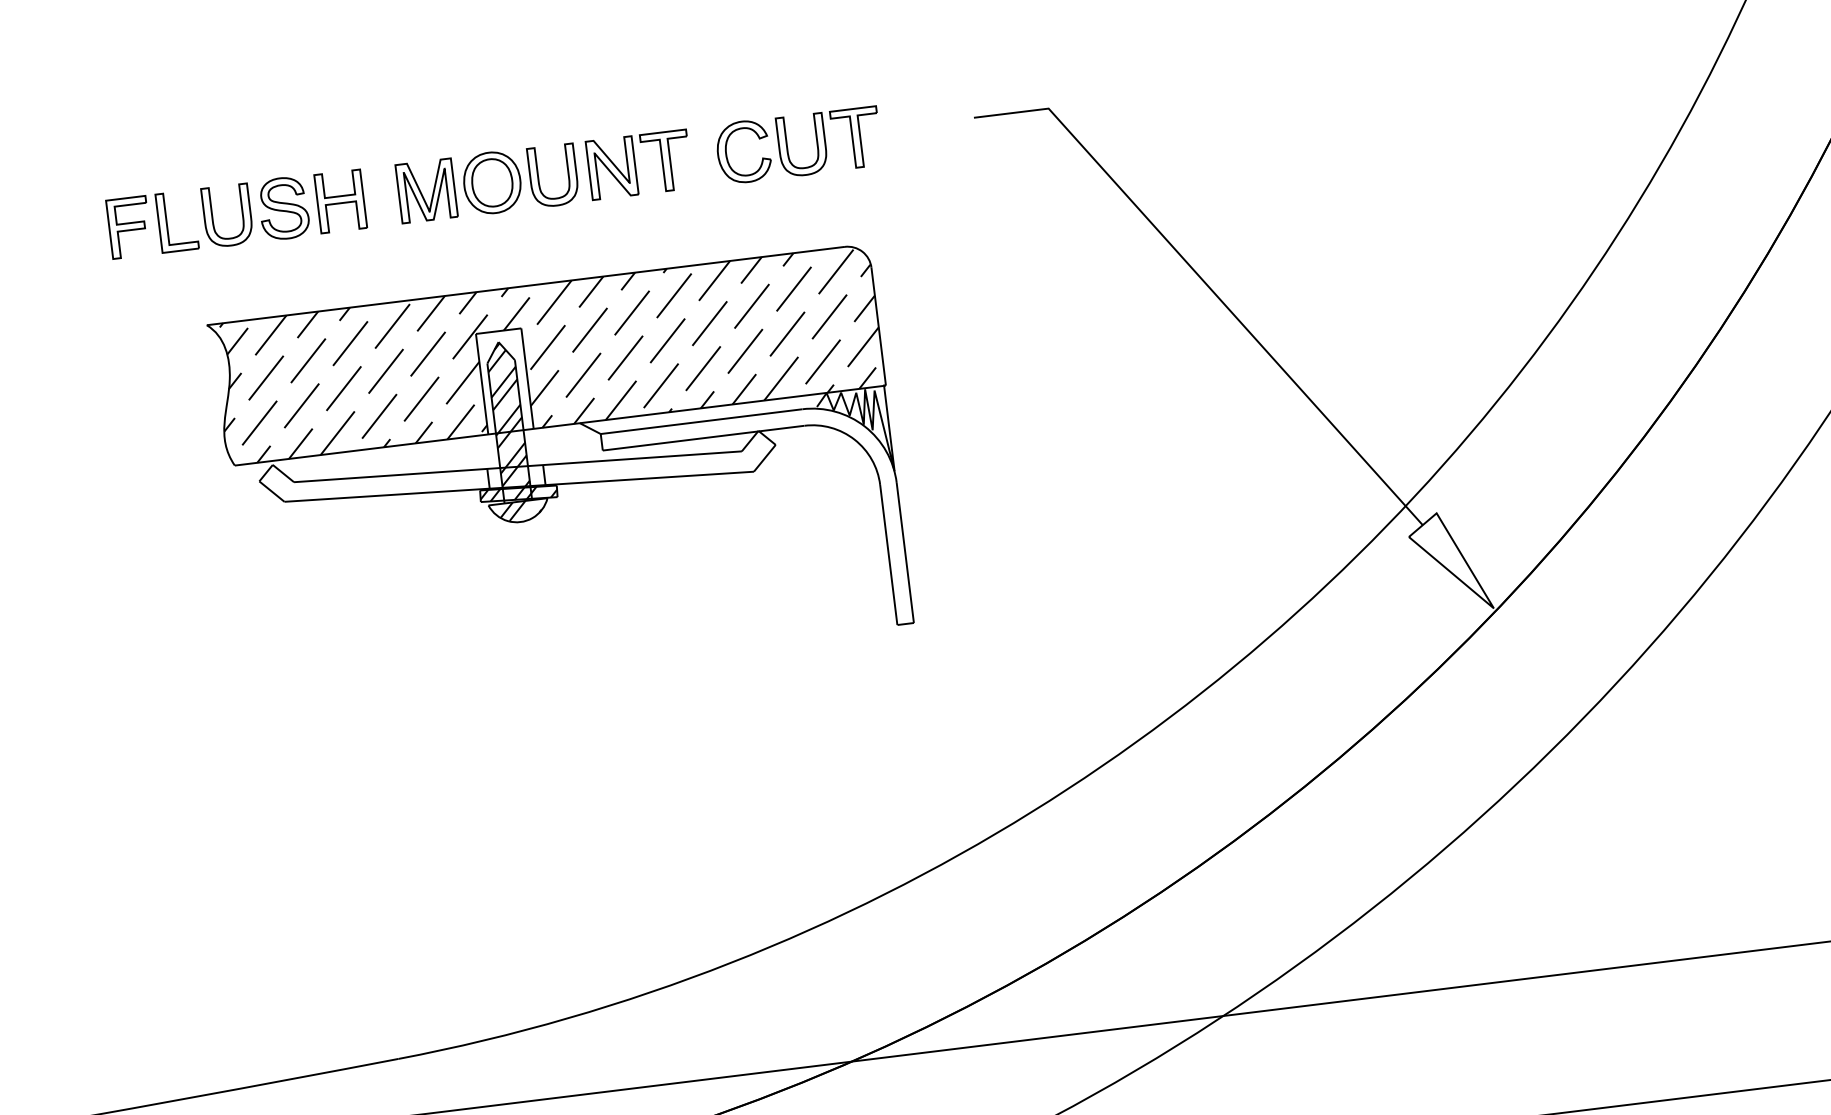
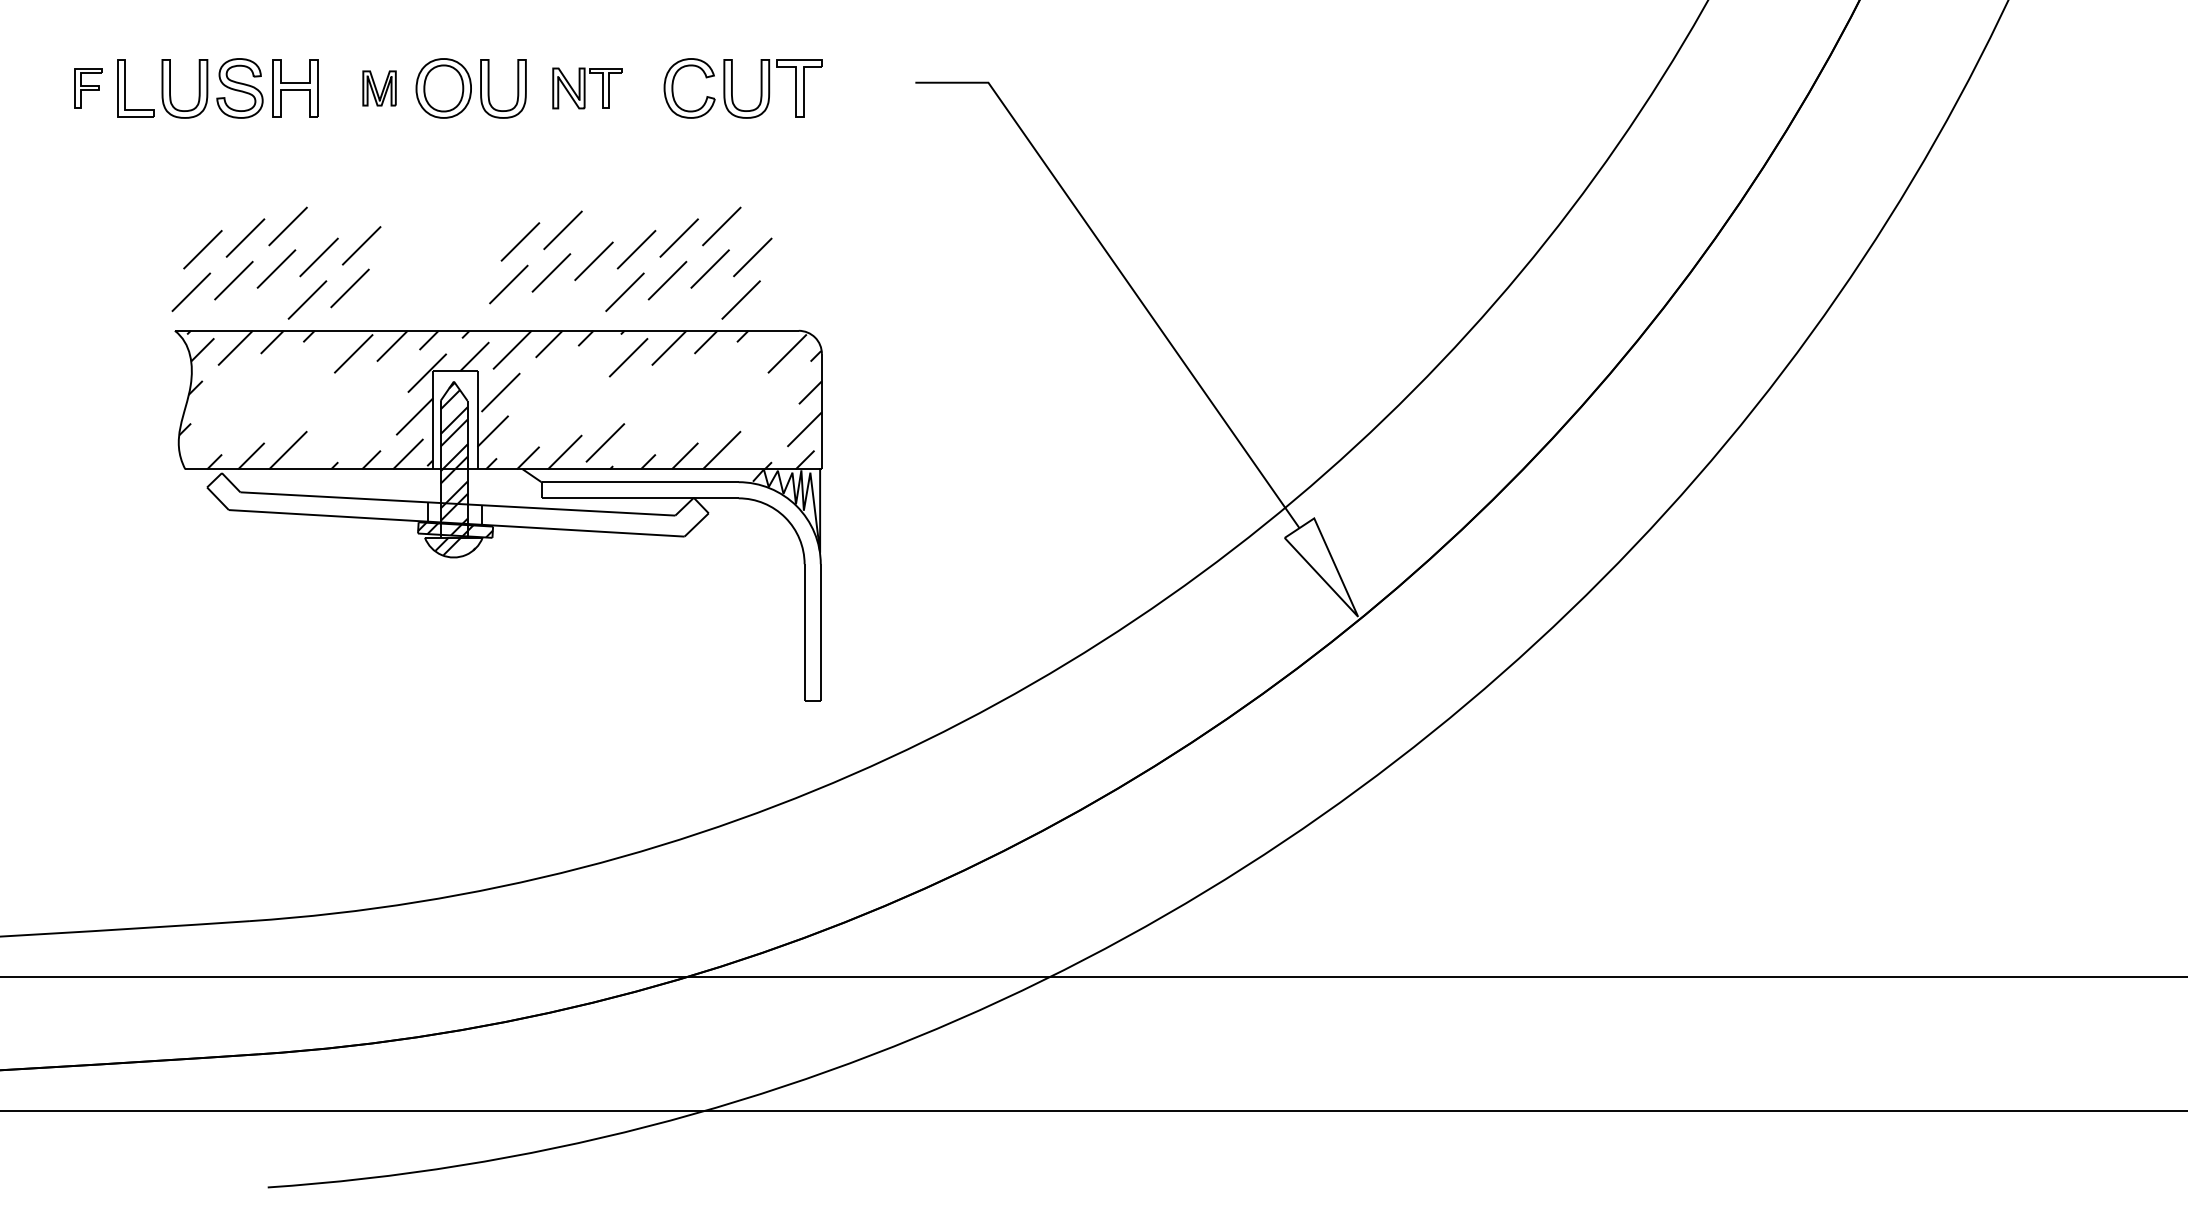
part: (639, 164) -> (587, 88), size x0.7
part: (426, 190) -> (379, 88), size x0.6
part: (128, 227) -> (88, 88), size x0.7
part: (560, 473) -> (498, 515), moved

